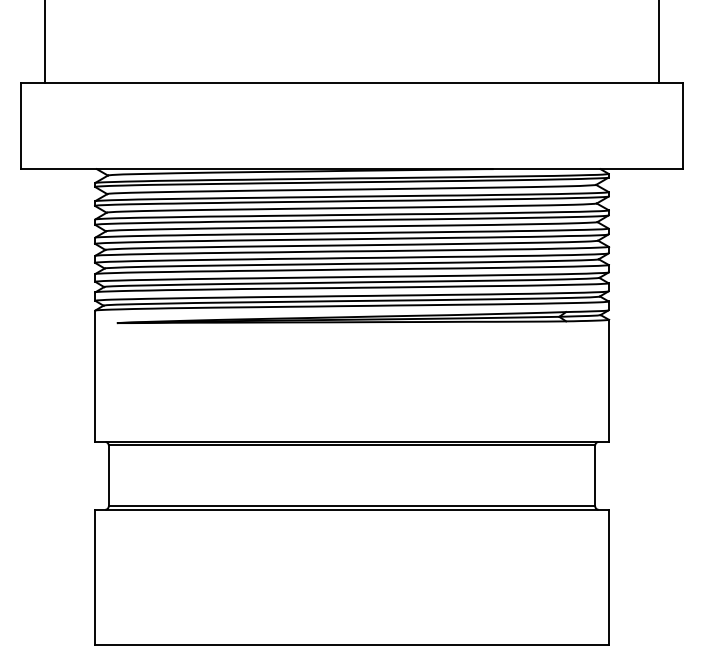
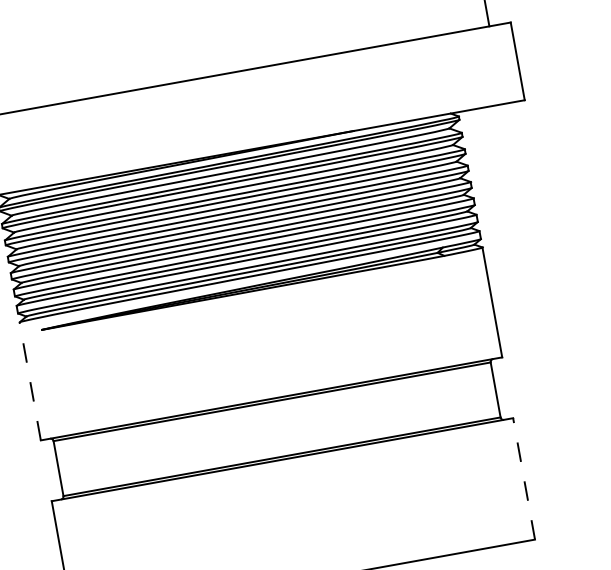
line: (95, 376) -> (30, 381), solid -> dashed
line: (608, 577) -> (523, 479), solid -> dashed

